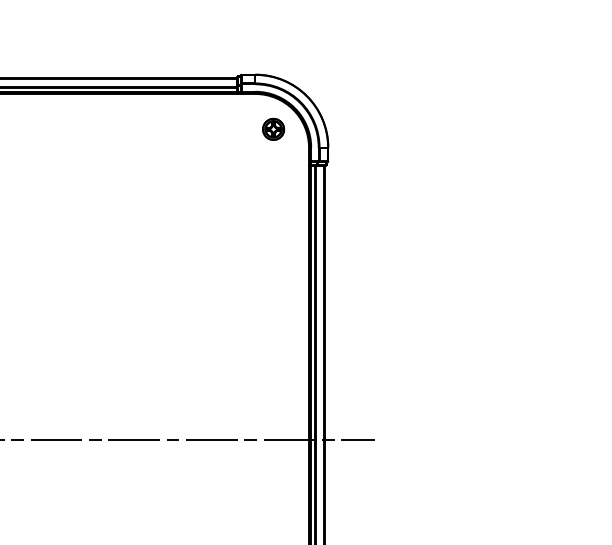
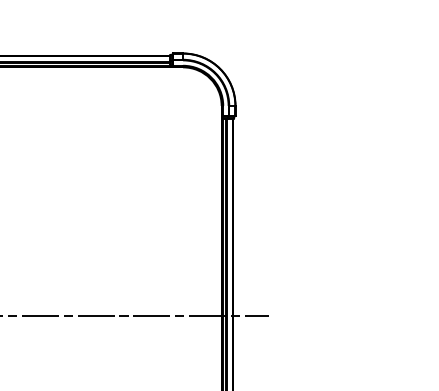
part: (272, 129) -> (195, 92), removed

